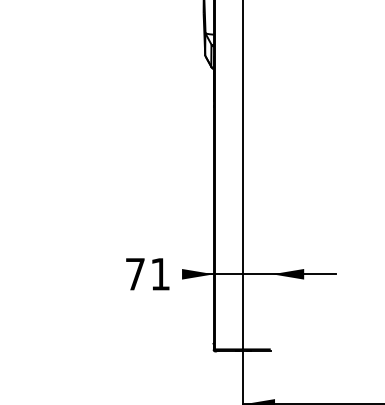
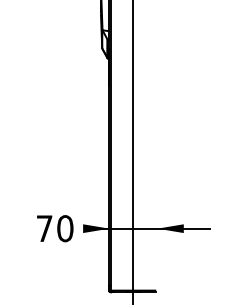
text: (160, 273) -> (65, 228), 71 -> 70

